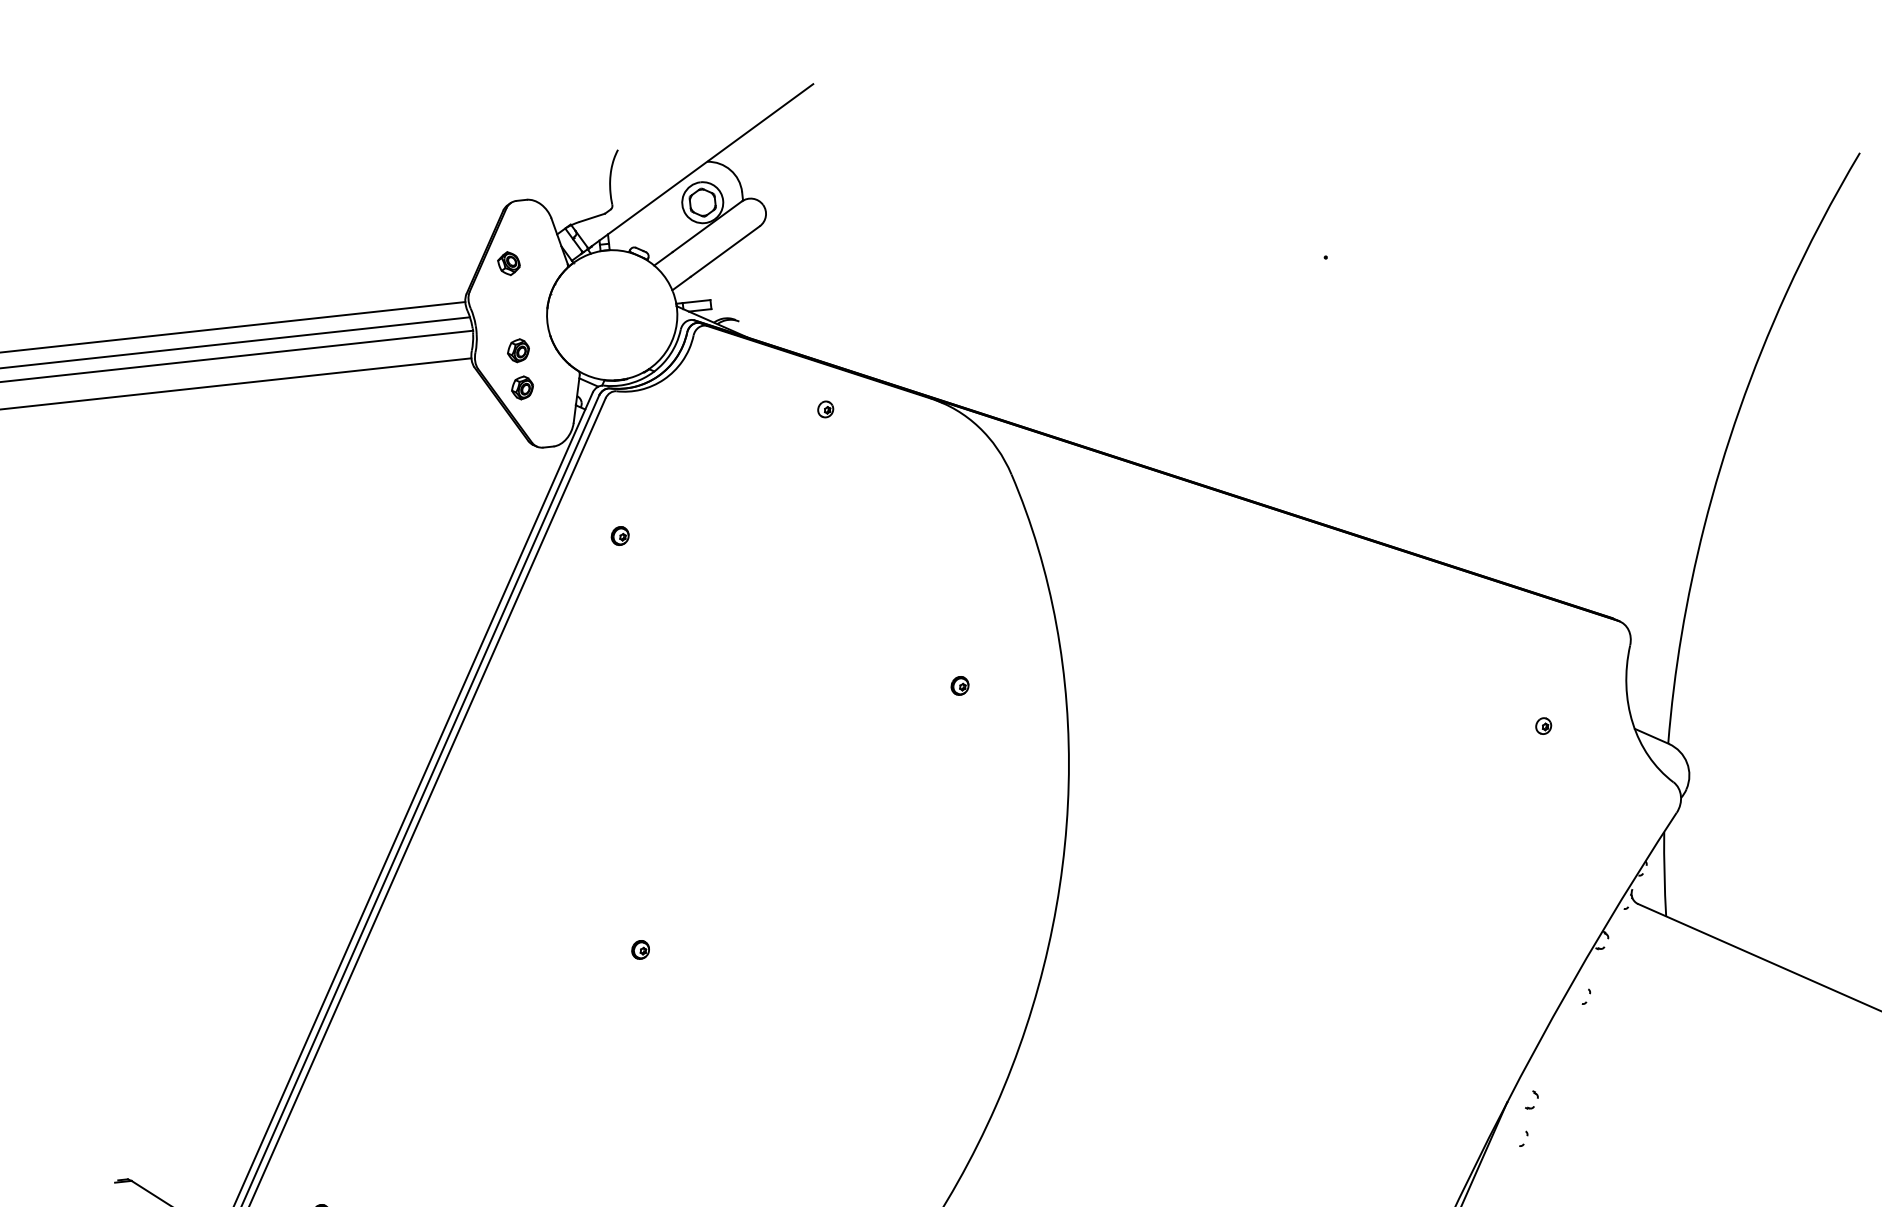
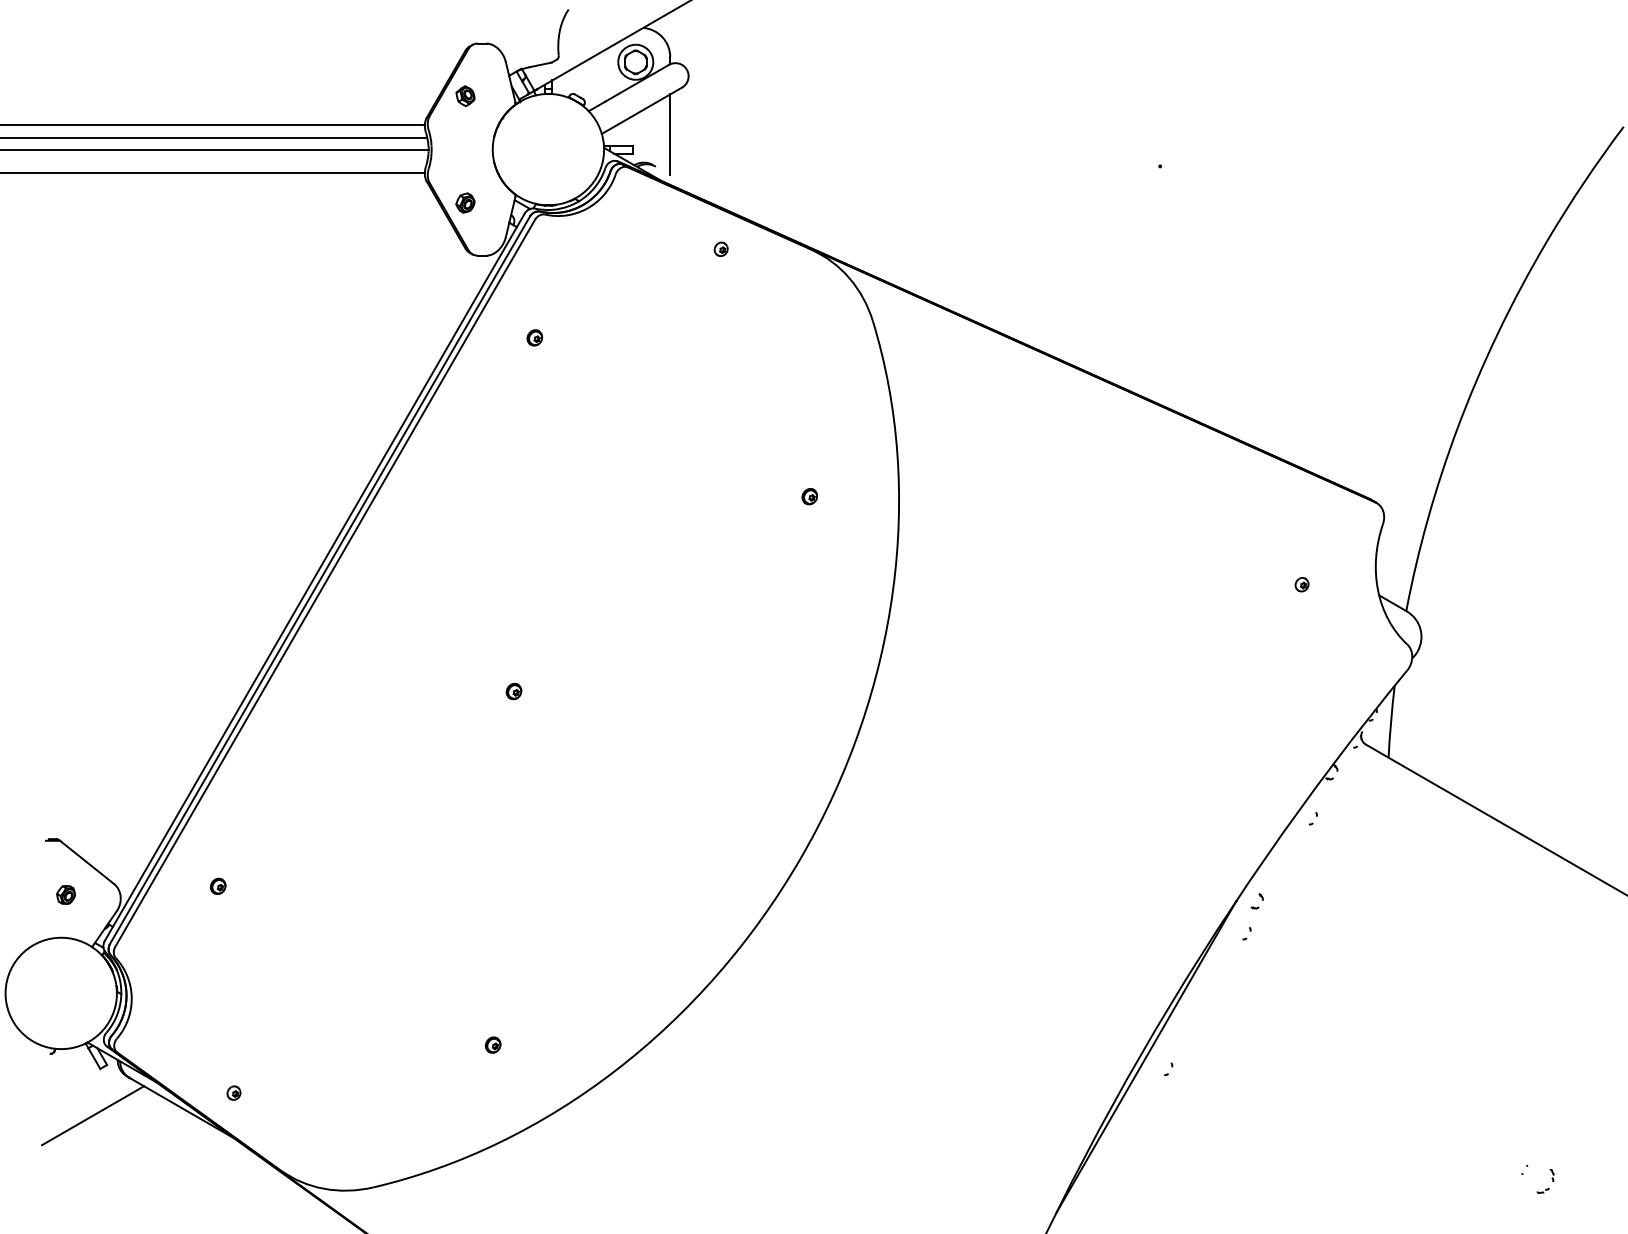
line: (752, 282) -> (670, 134), added
part: (518, 350) -> (465, 170), removed

